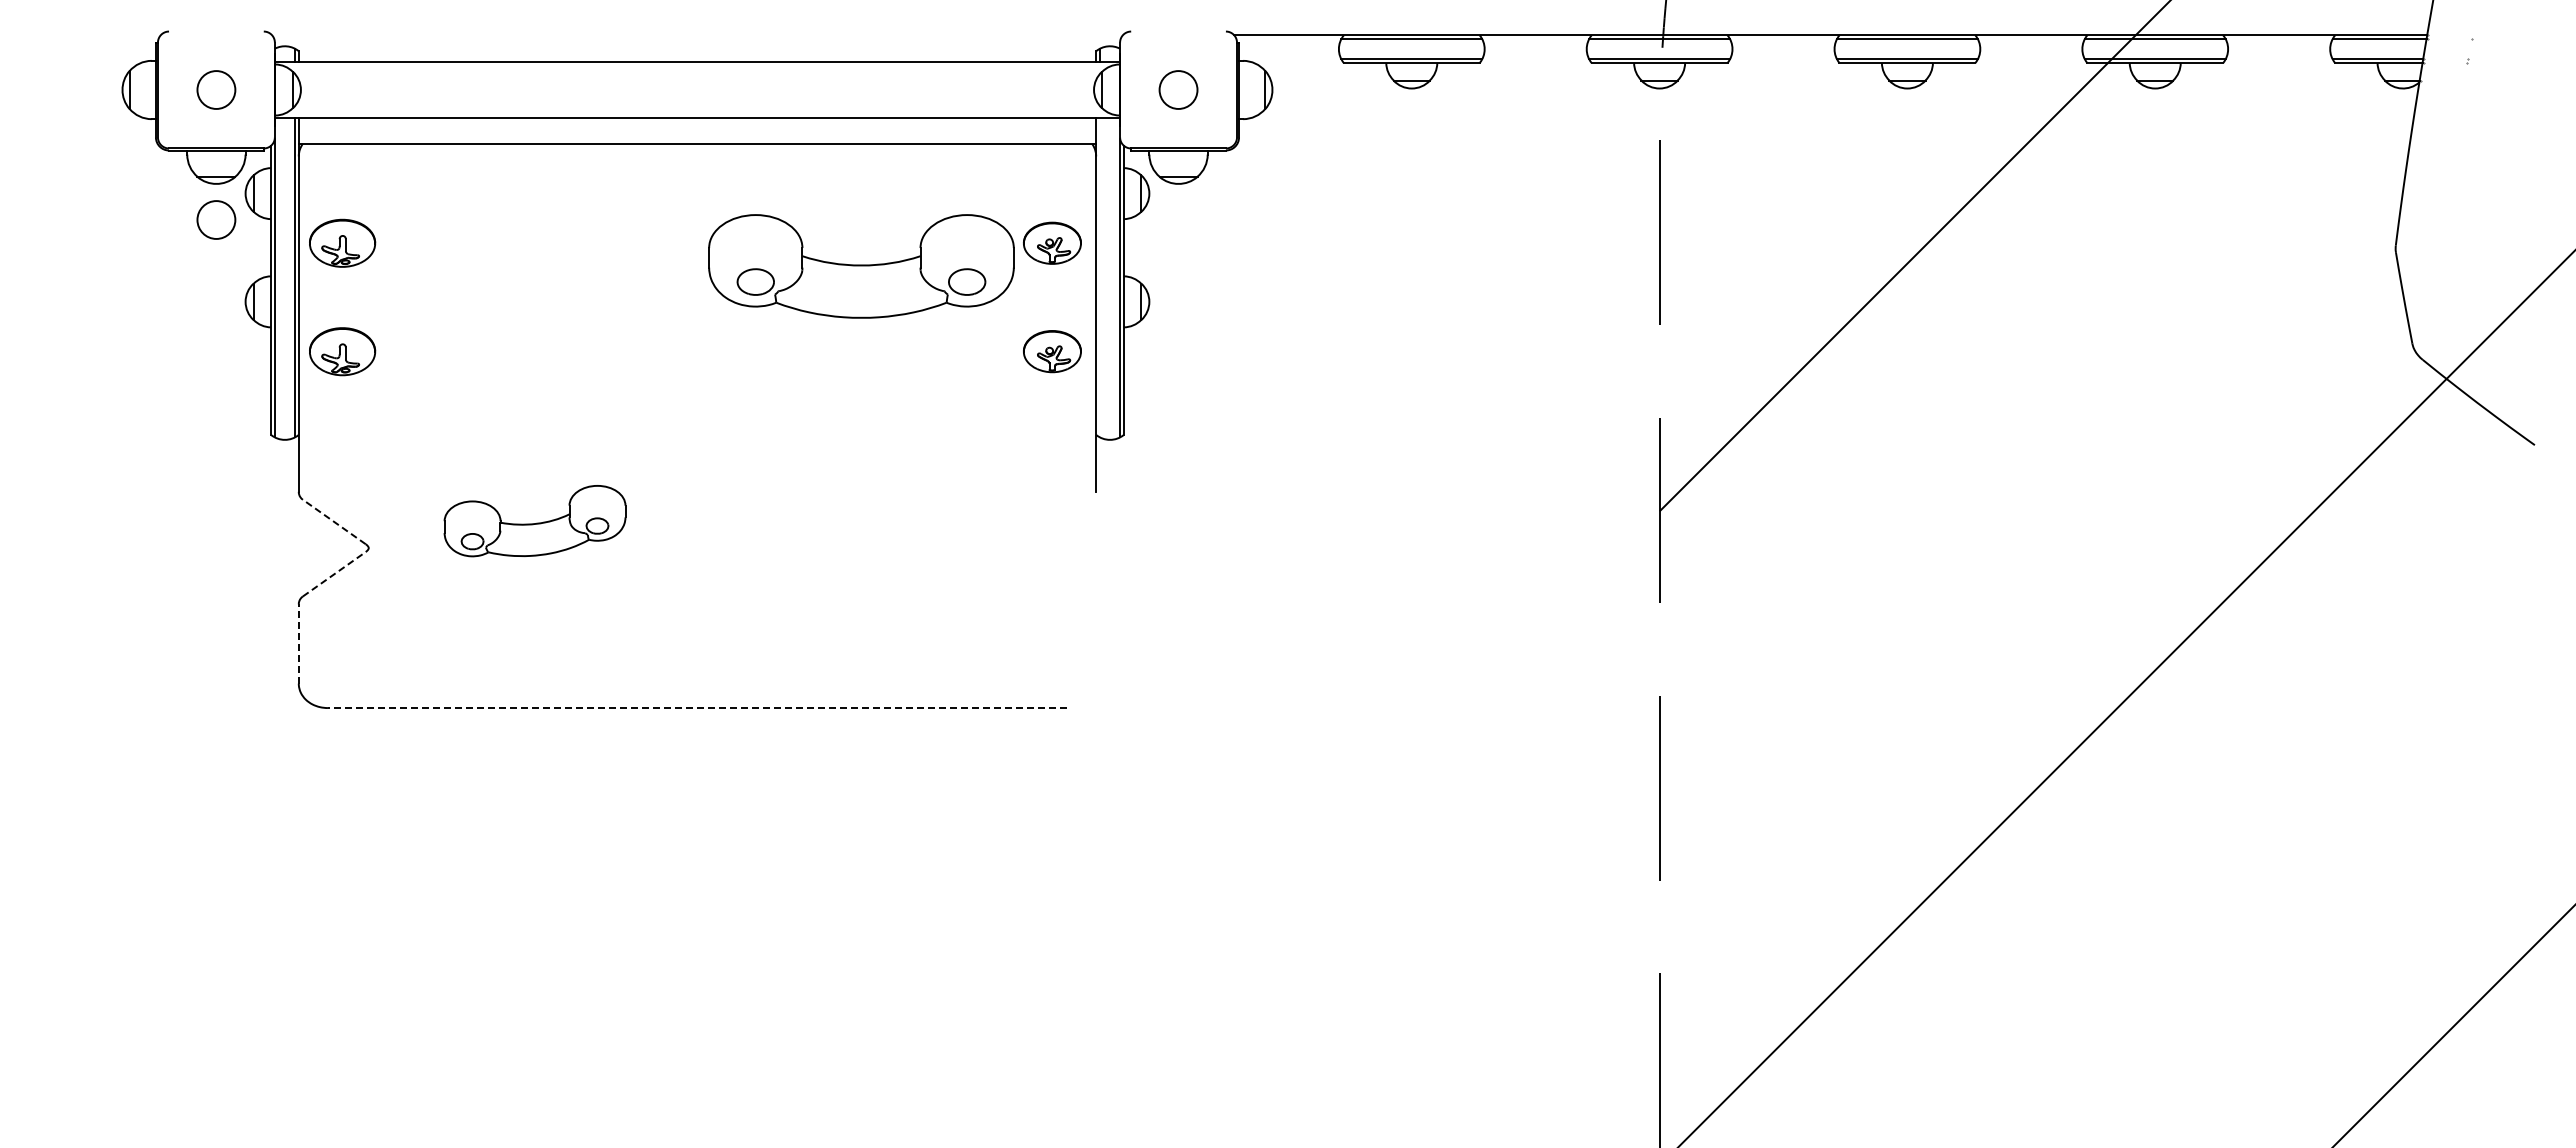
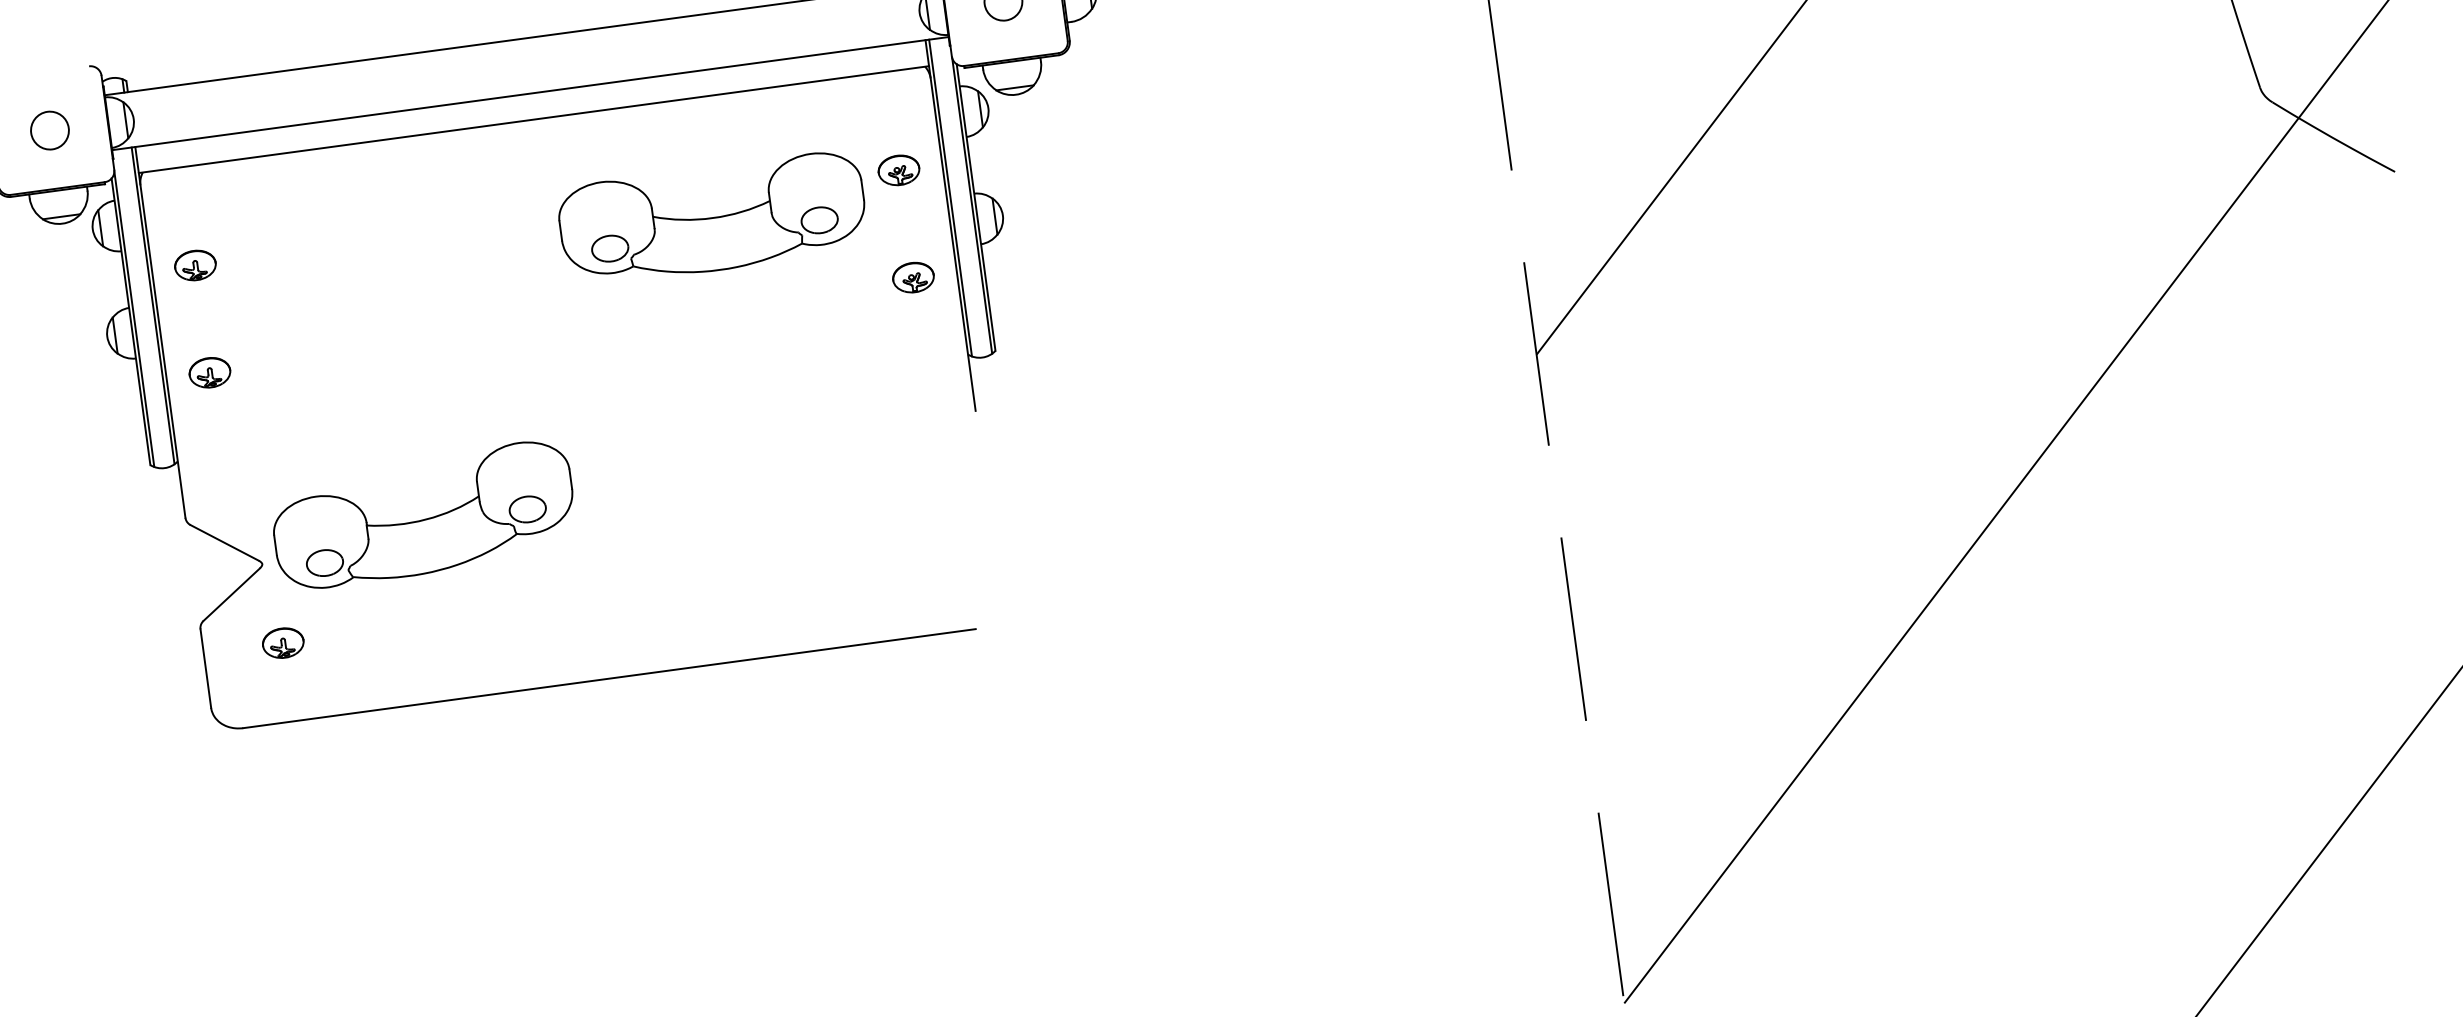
circle: (216, 219) -> (67, 258), removed
part: (342, 242) -> (195, 264), size x0.62
part: (1052, 242) -> (898, 169), size x0.71
line: (1099, 277) -> (950, 198), added
part: (342, 350) -> (209, 371), size x0.62
part: (1052, 350) -> (913, 276), size x0.71
part: (534, 520) -> (422, 514), size x1.67
line: (333, 521) -> (223, 542), dashed -> solid
line: (334, 573) -> (231, 593), dashed -> solid
part: (378, 628) -> (282, 642), added
line: (298, 644) -> (205, 669), dashed -> solid
line: (697, 708) -> (609, 679), dashed -> solid

